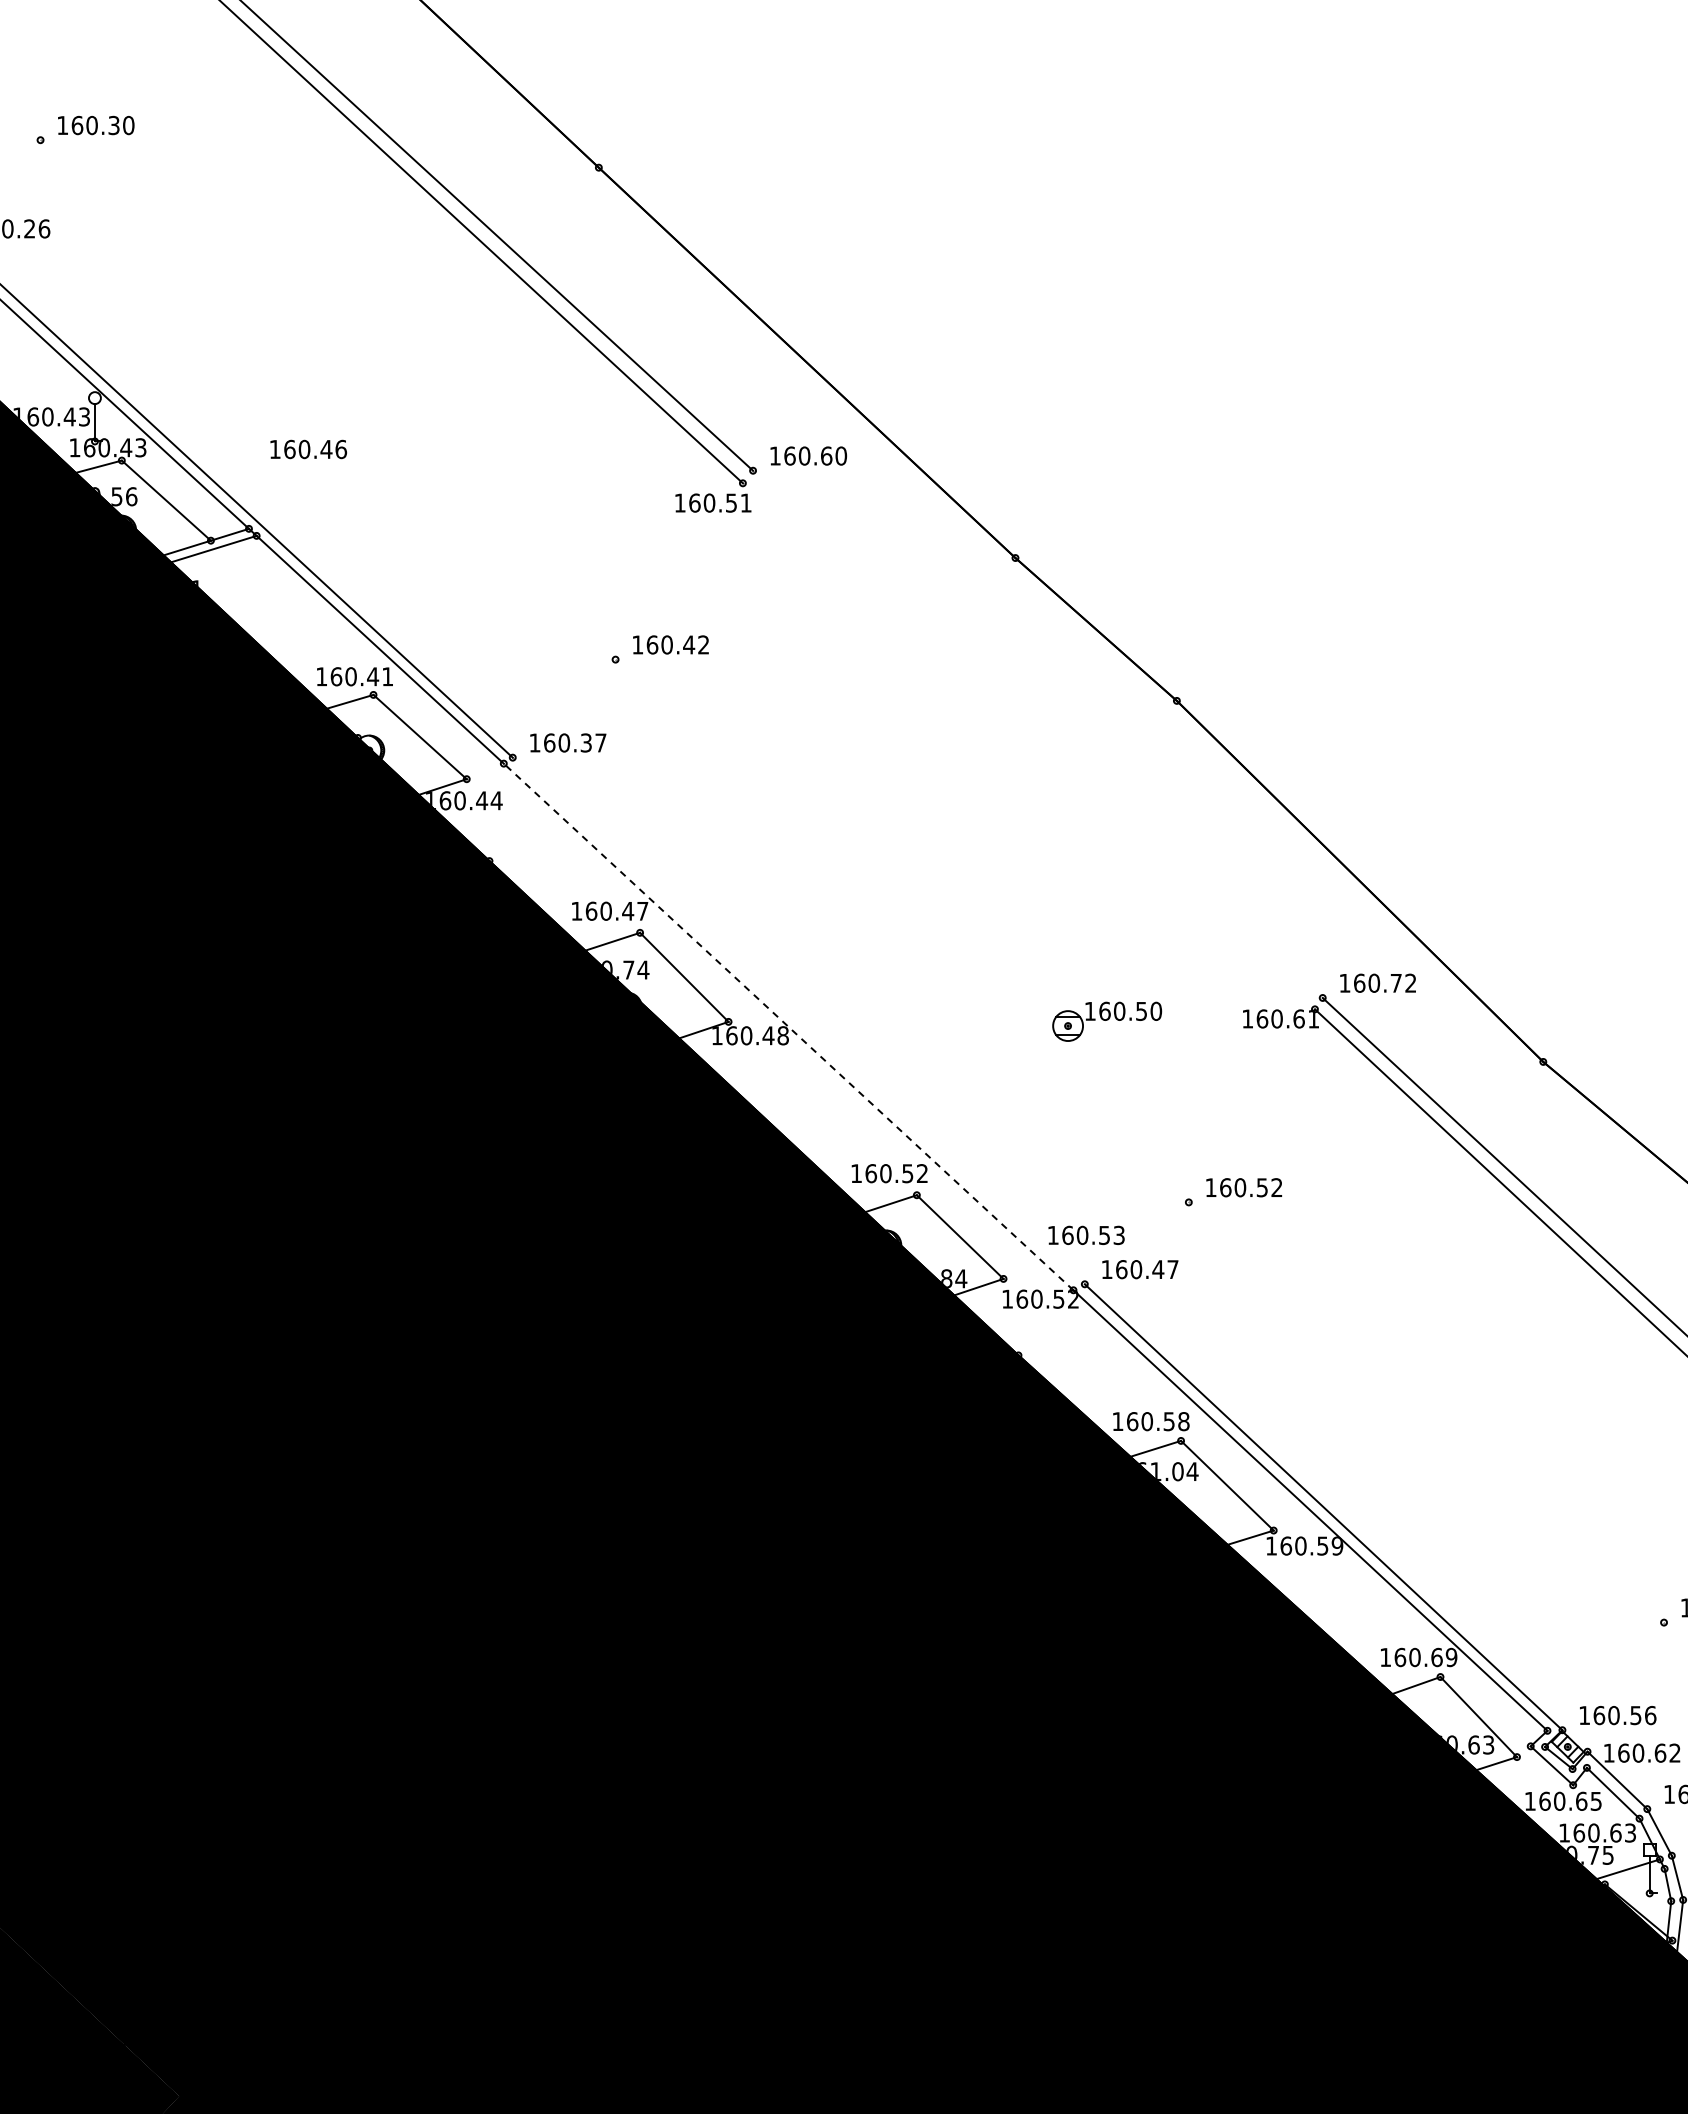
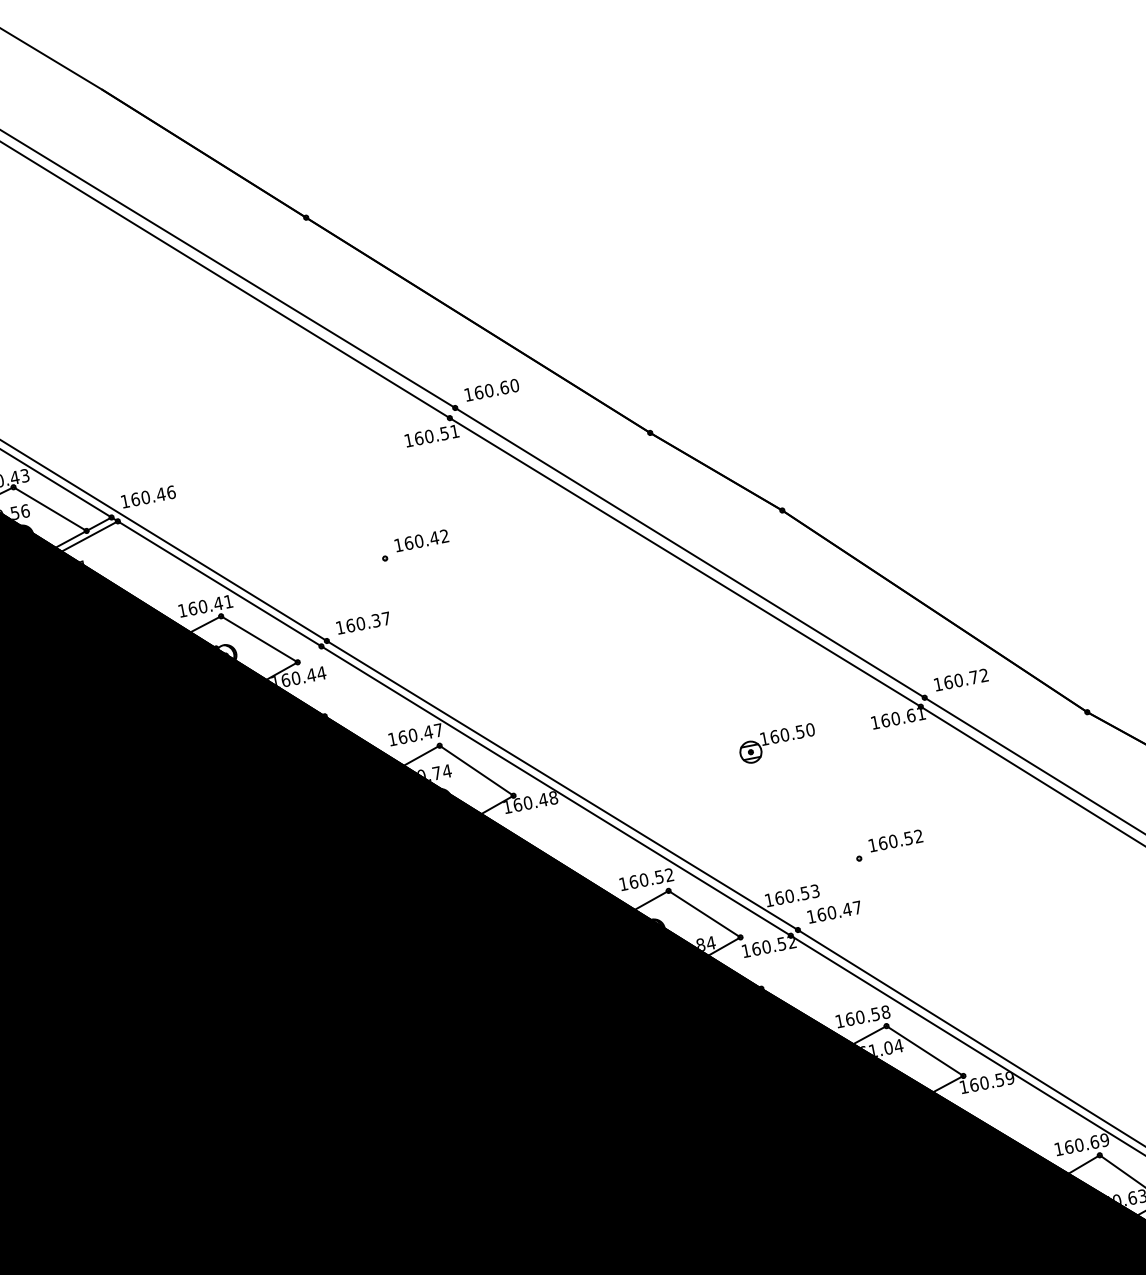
text: (308, 449) -> (148, 496), moved
line: (1037, 733) -> (689, 552), added
line: (1028, 746) -> (685, 562), added
line: (798, 1020) -> (562, 785), added
line: (788, 1026) -> (556, 790), dashed -> solid

